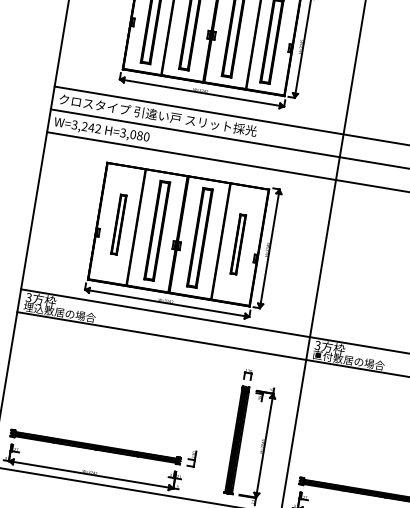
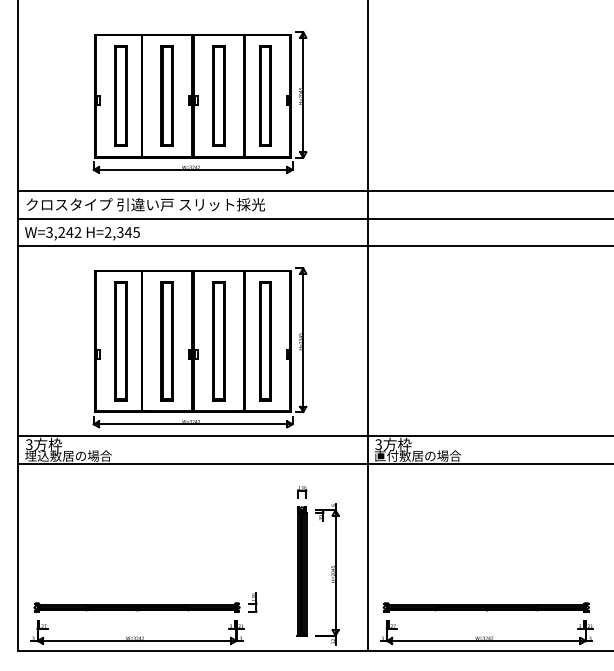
text: (134, 134) -> (121, 232), H=3,080 -> H=2,345
part: (118, 224) -> (120, 341), size x1.67
part: (238, 244) -> (265, 341), size x1.67

